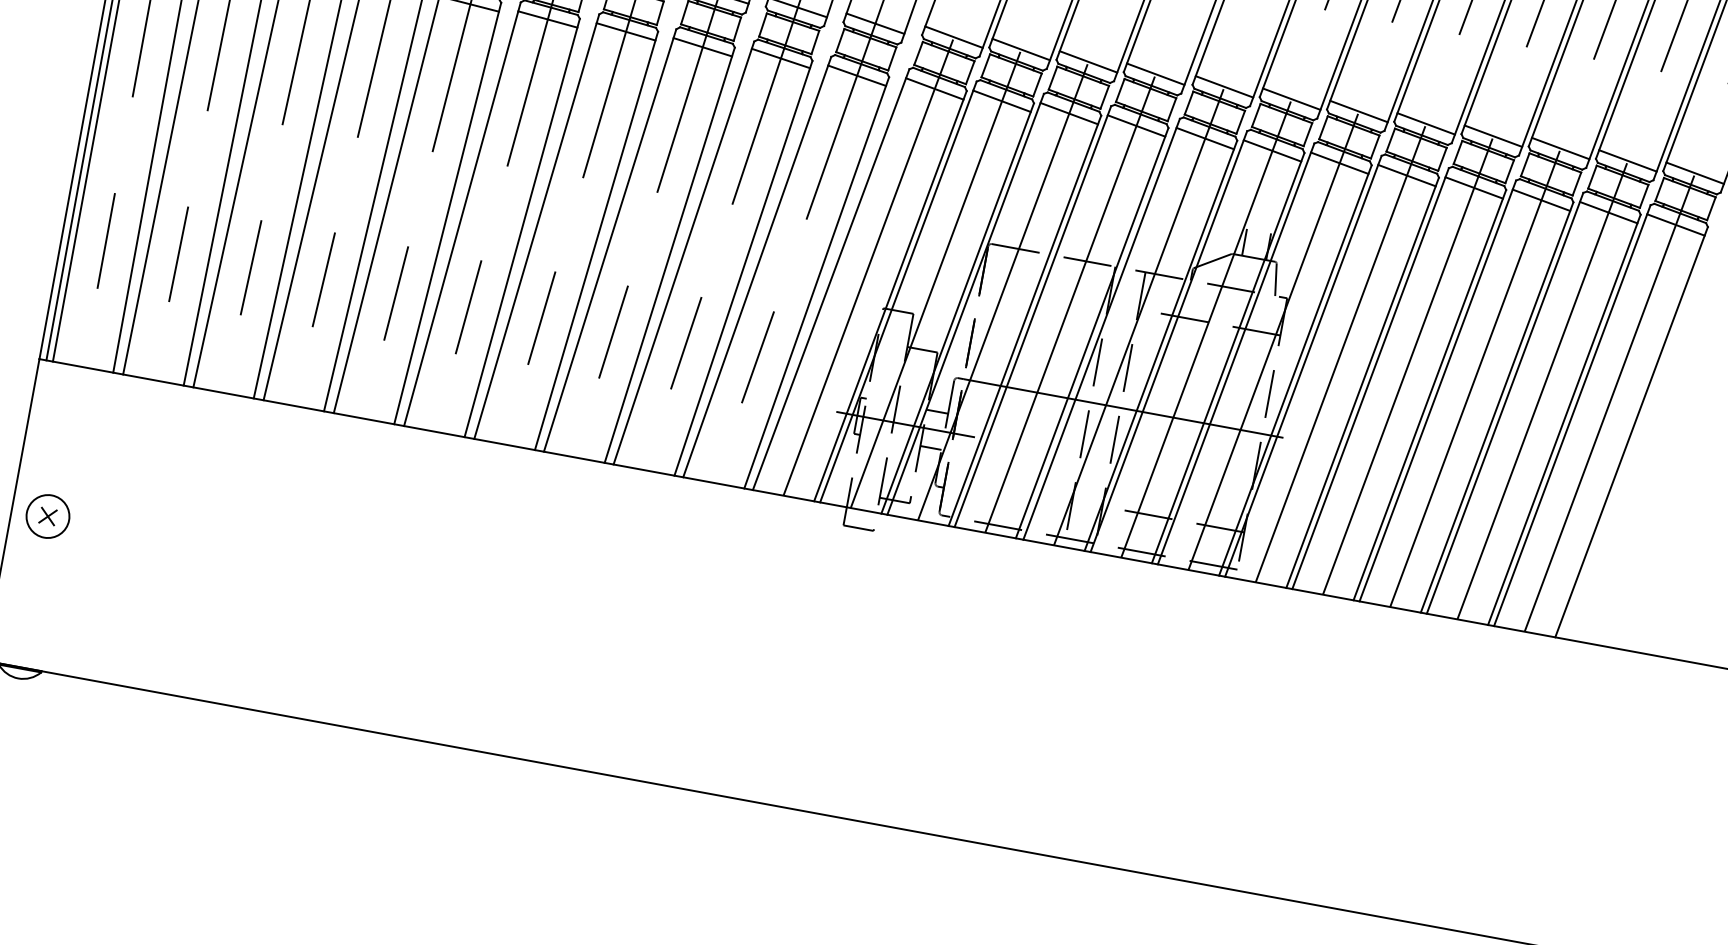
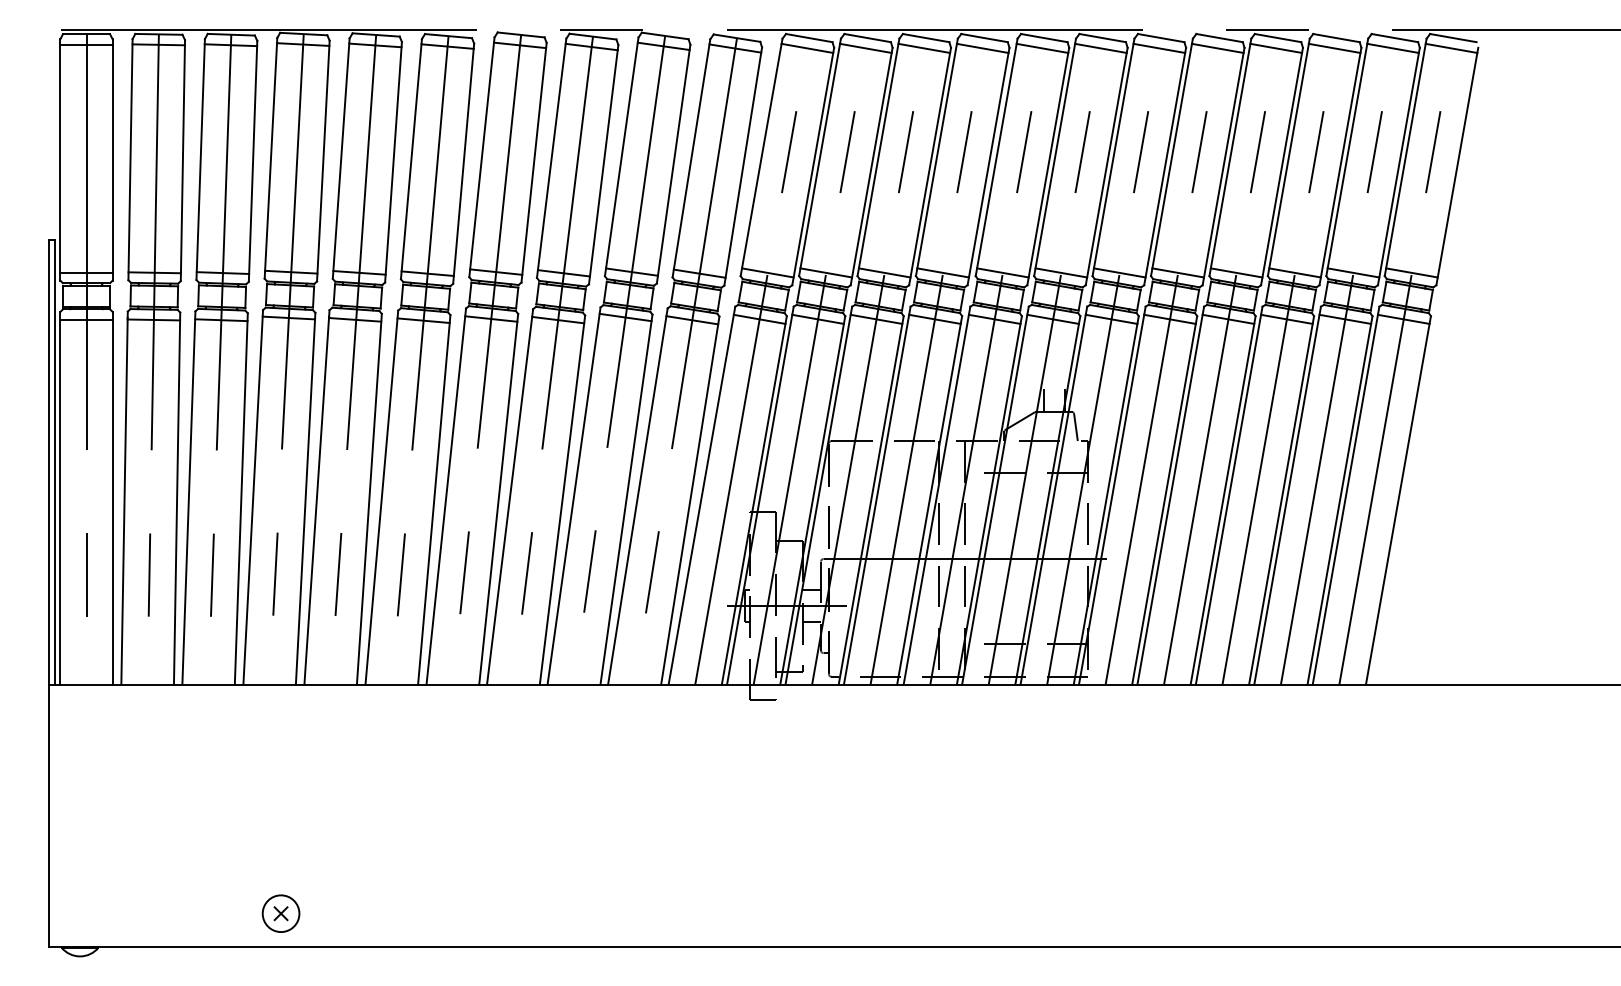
part: (47, 516) -> (280, 913), moved

